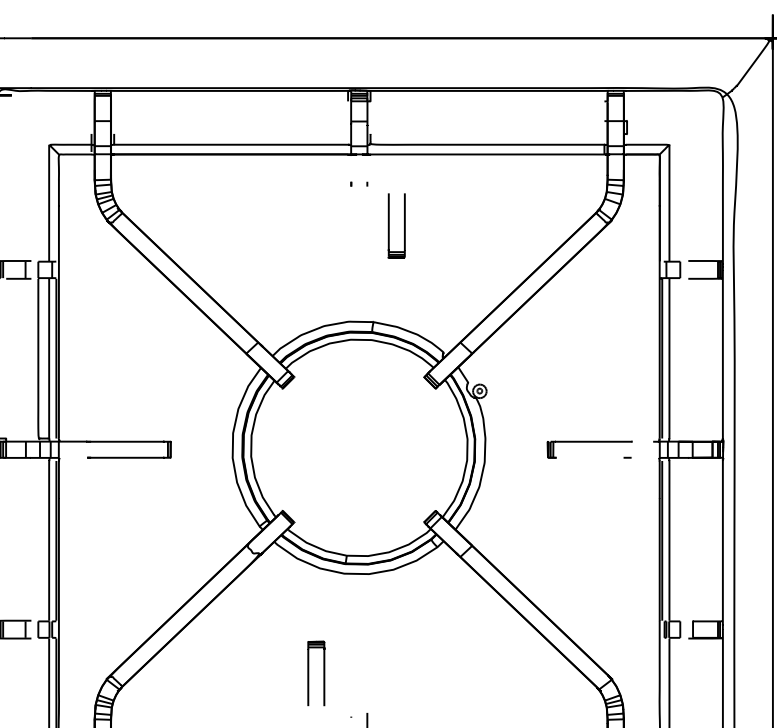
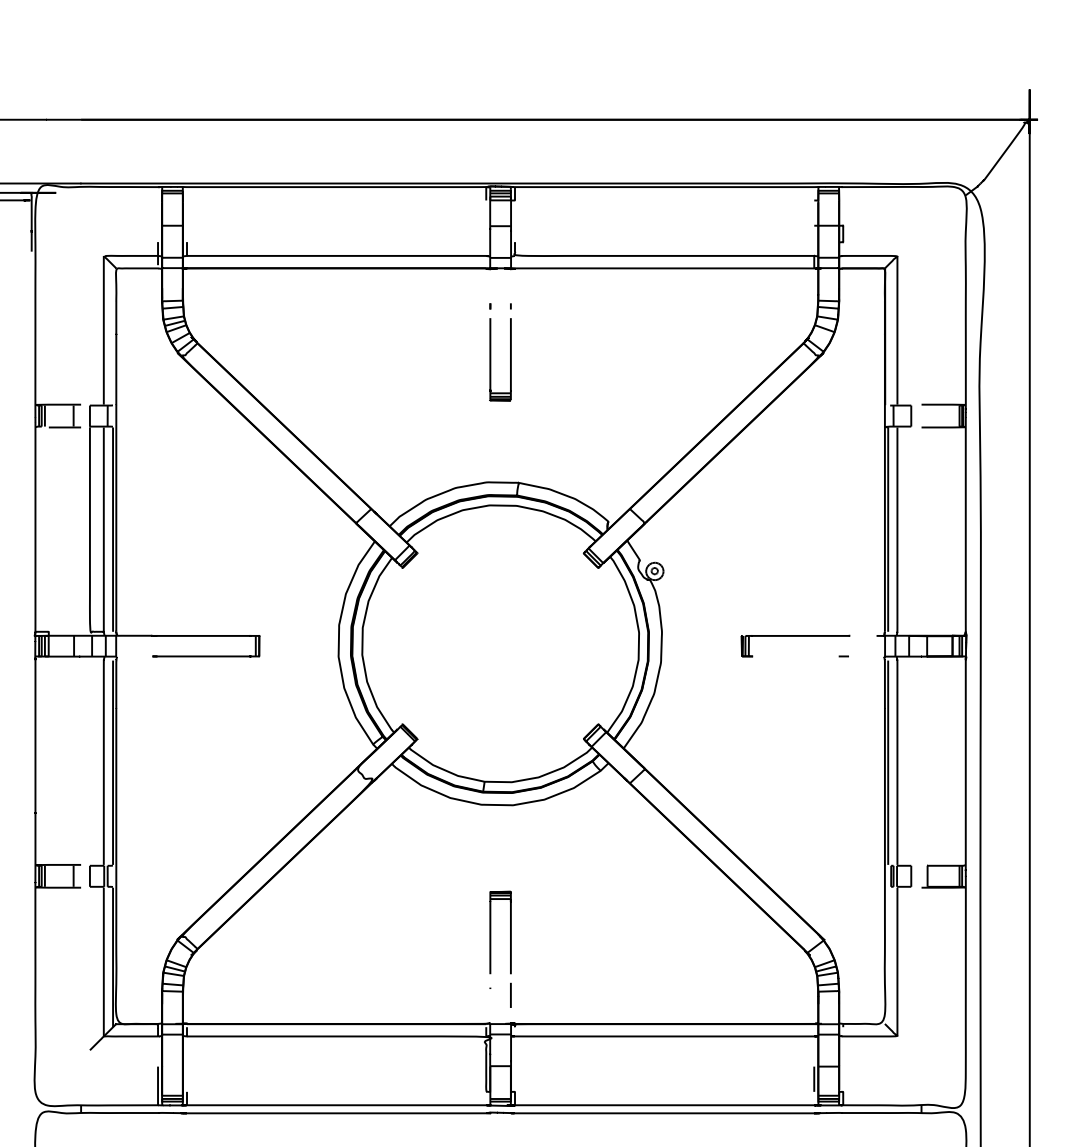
part: (389, 225) -> (491, 359), moved
part: (309, 673) -> (491, 932), moved

